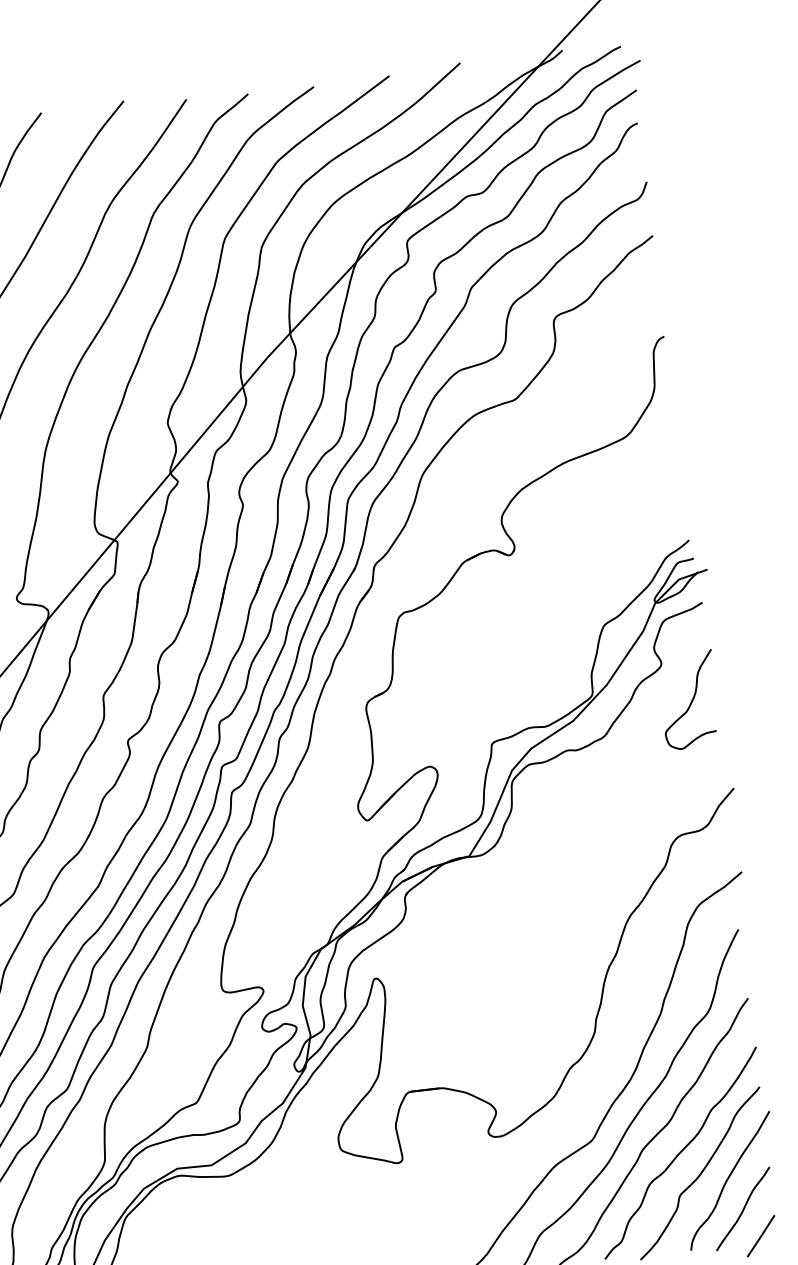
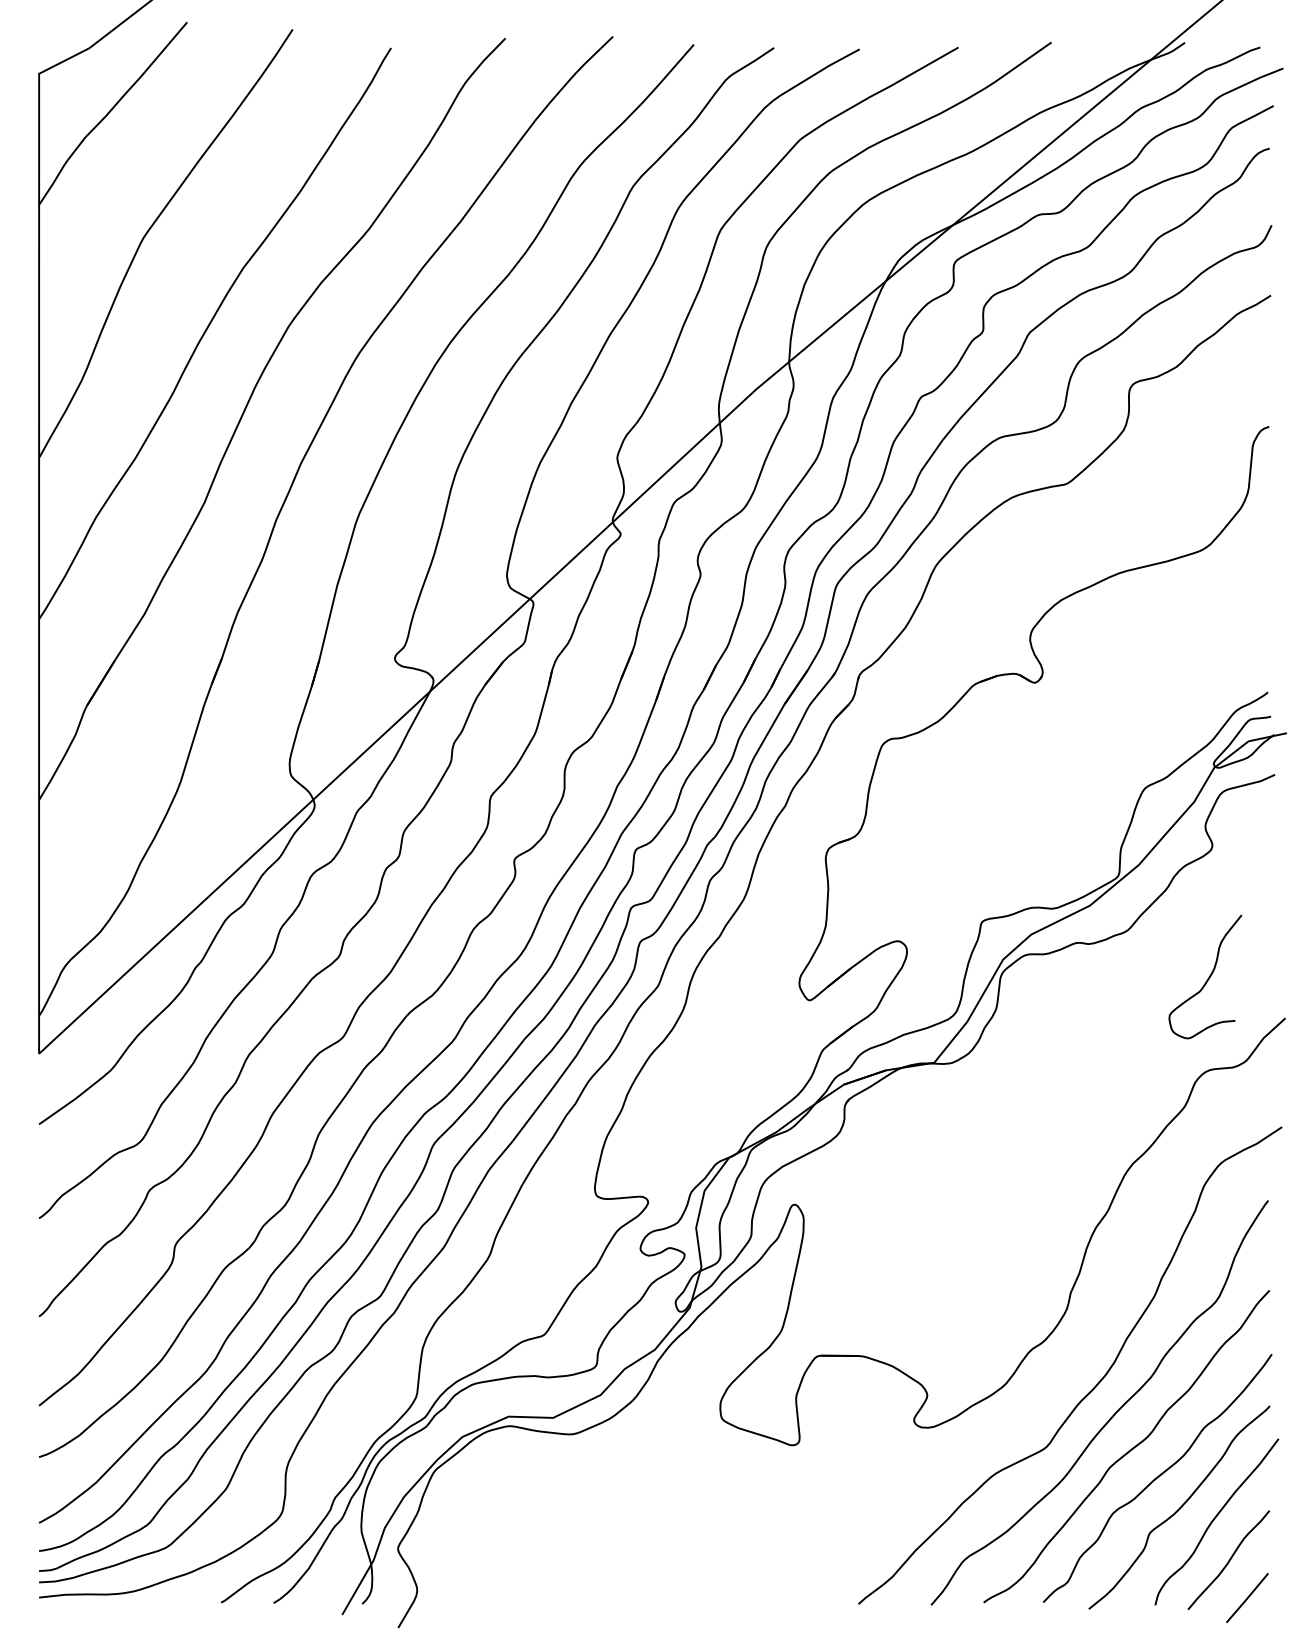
curve: (691, 701) -> (1207, 978), moved

